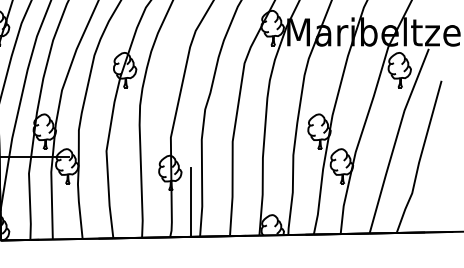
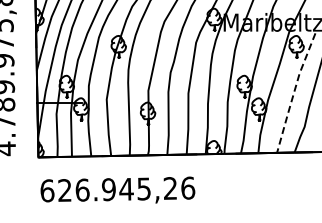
line: (394, 141) -> (293, 93), solid -> dashed
line: (191, 202) -> (161, 132), removed

